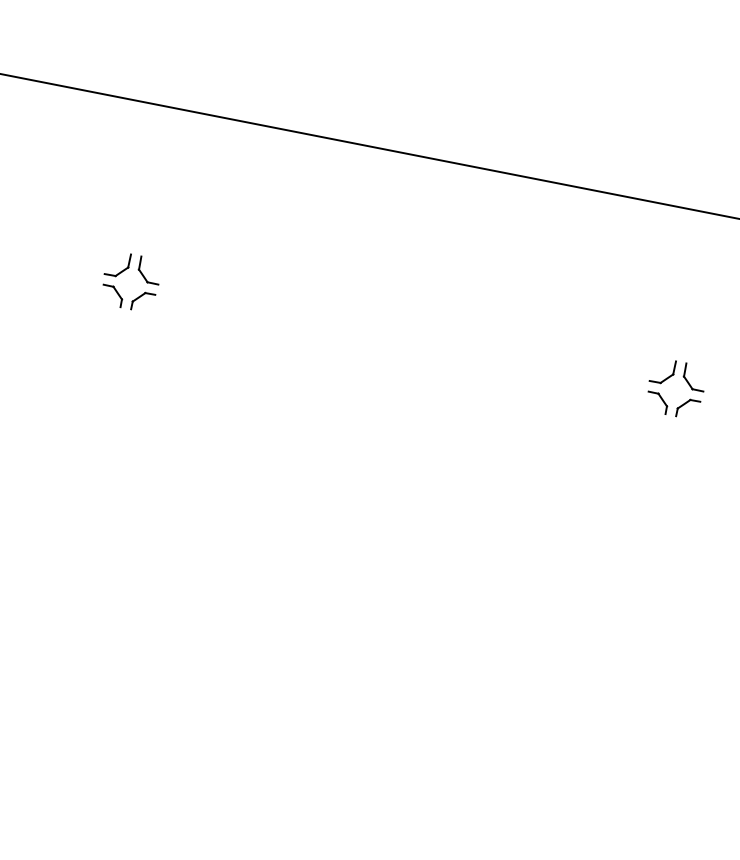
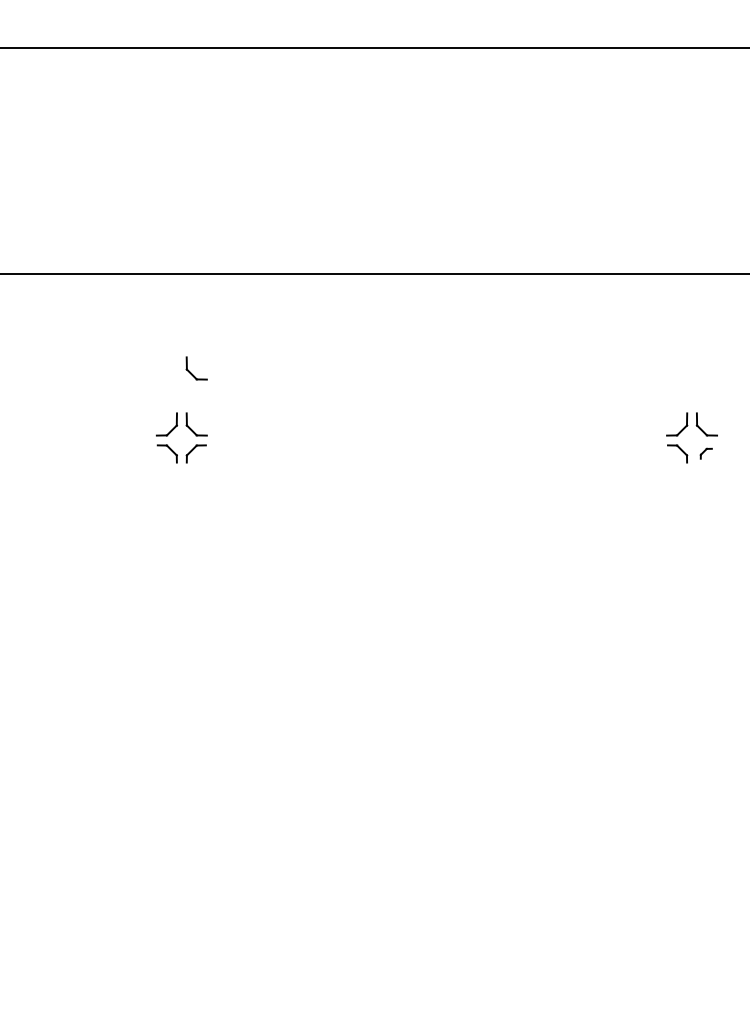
part: (155, 213) -> (191, 372), added
part: (688, 408) -> (706, 453), size x0.6

